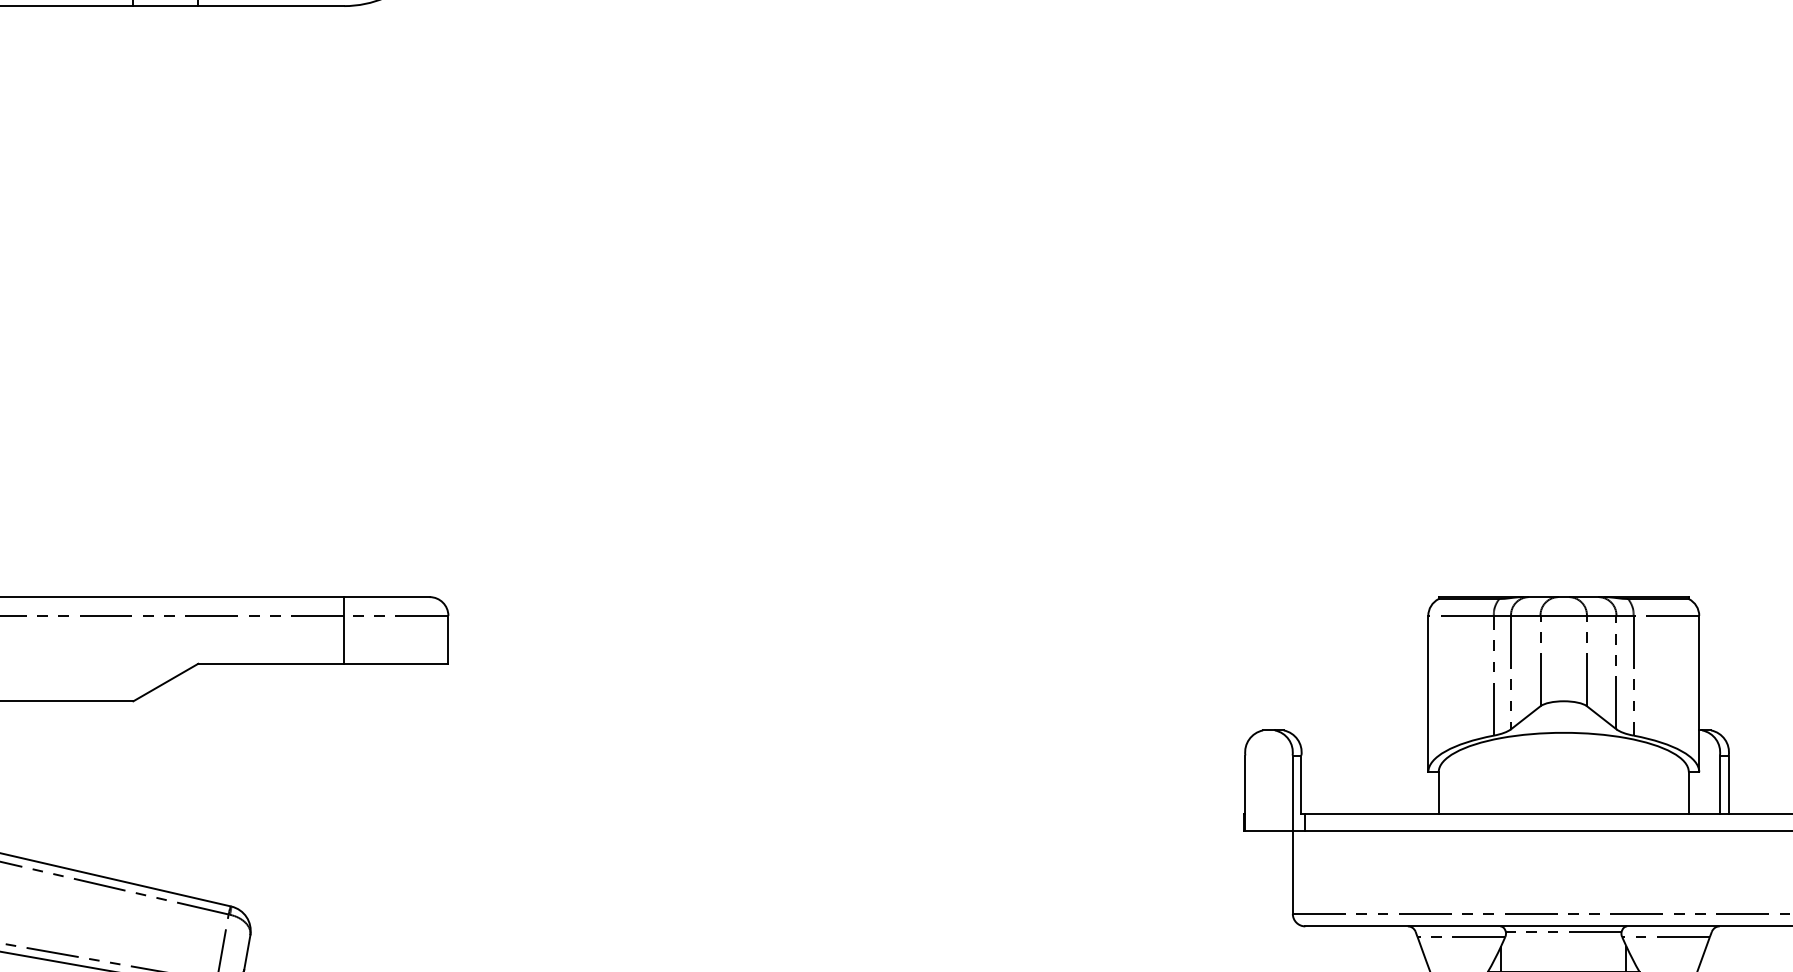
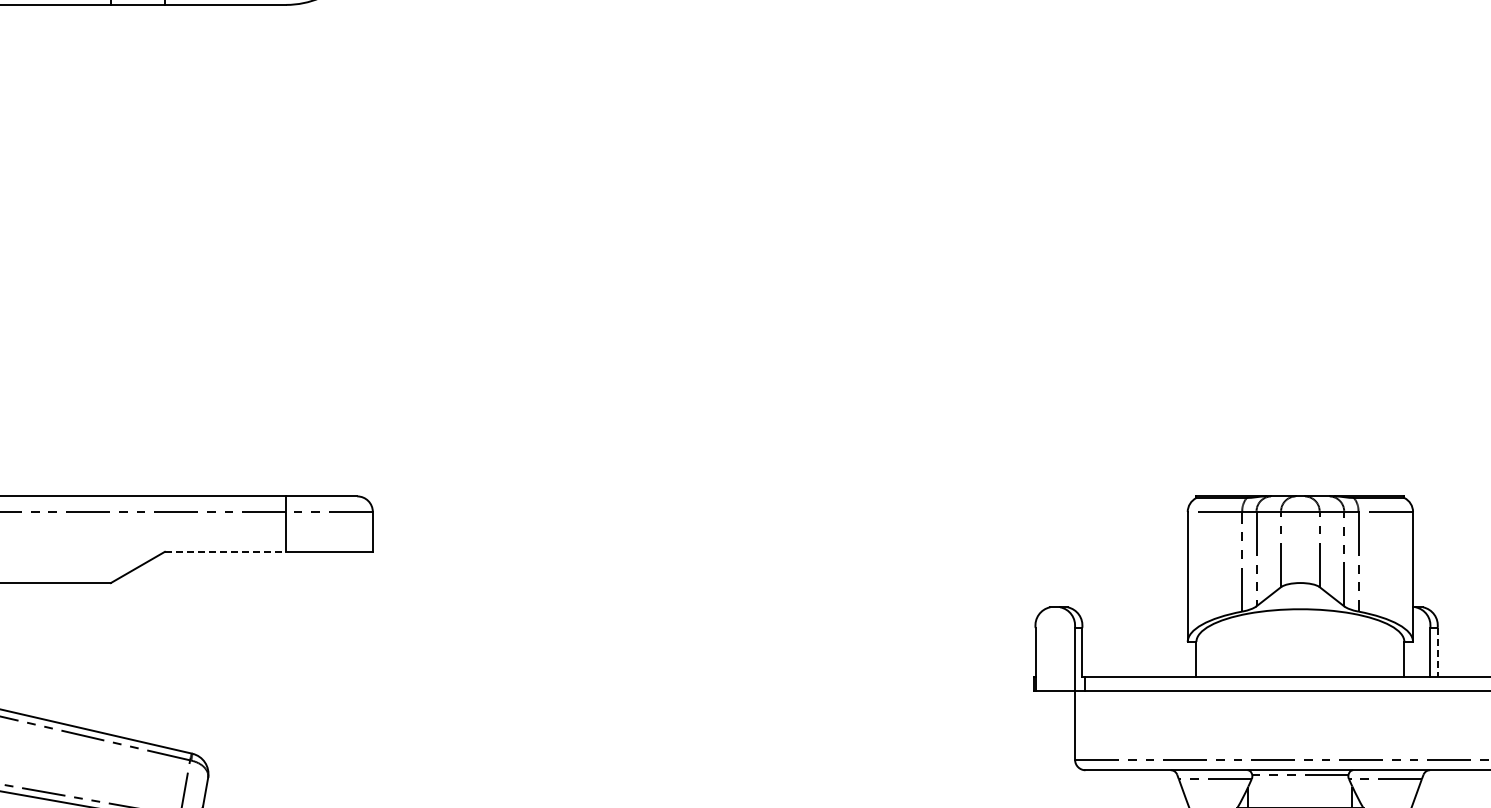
line: (271, 663) -> (225, 551), solid -> dashed
line: (1728, 784) -> (1437, 652), solid -> dashed

